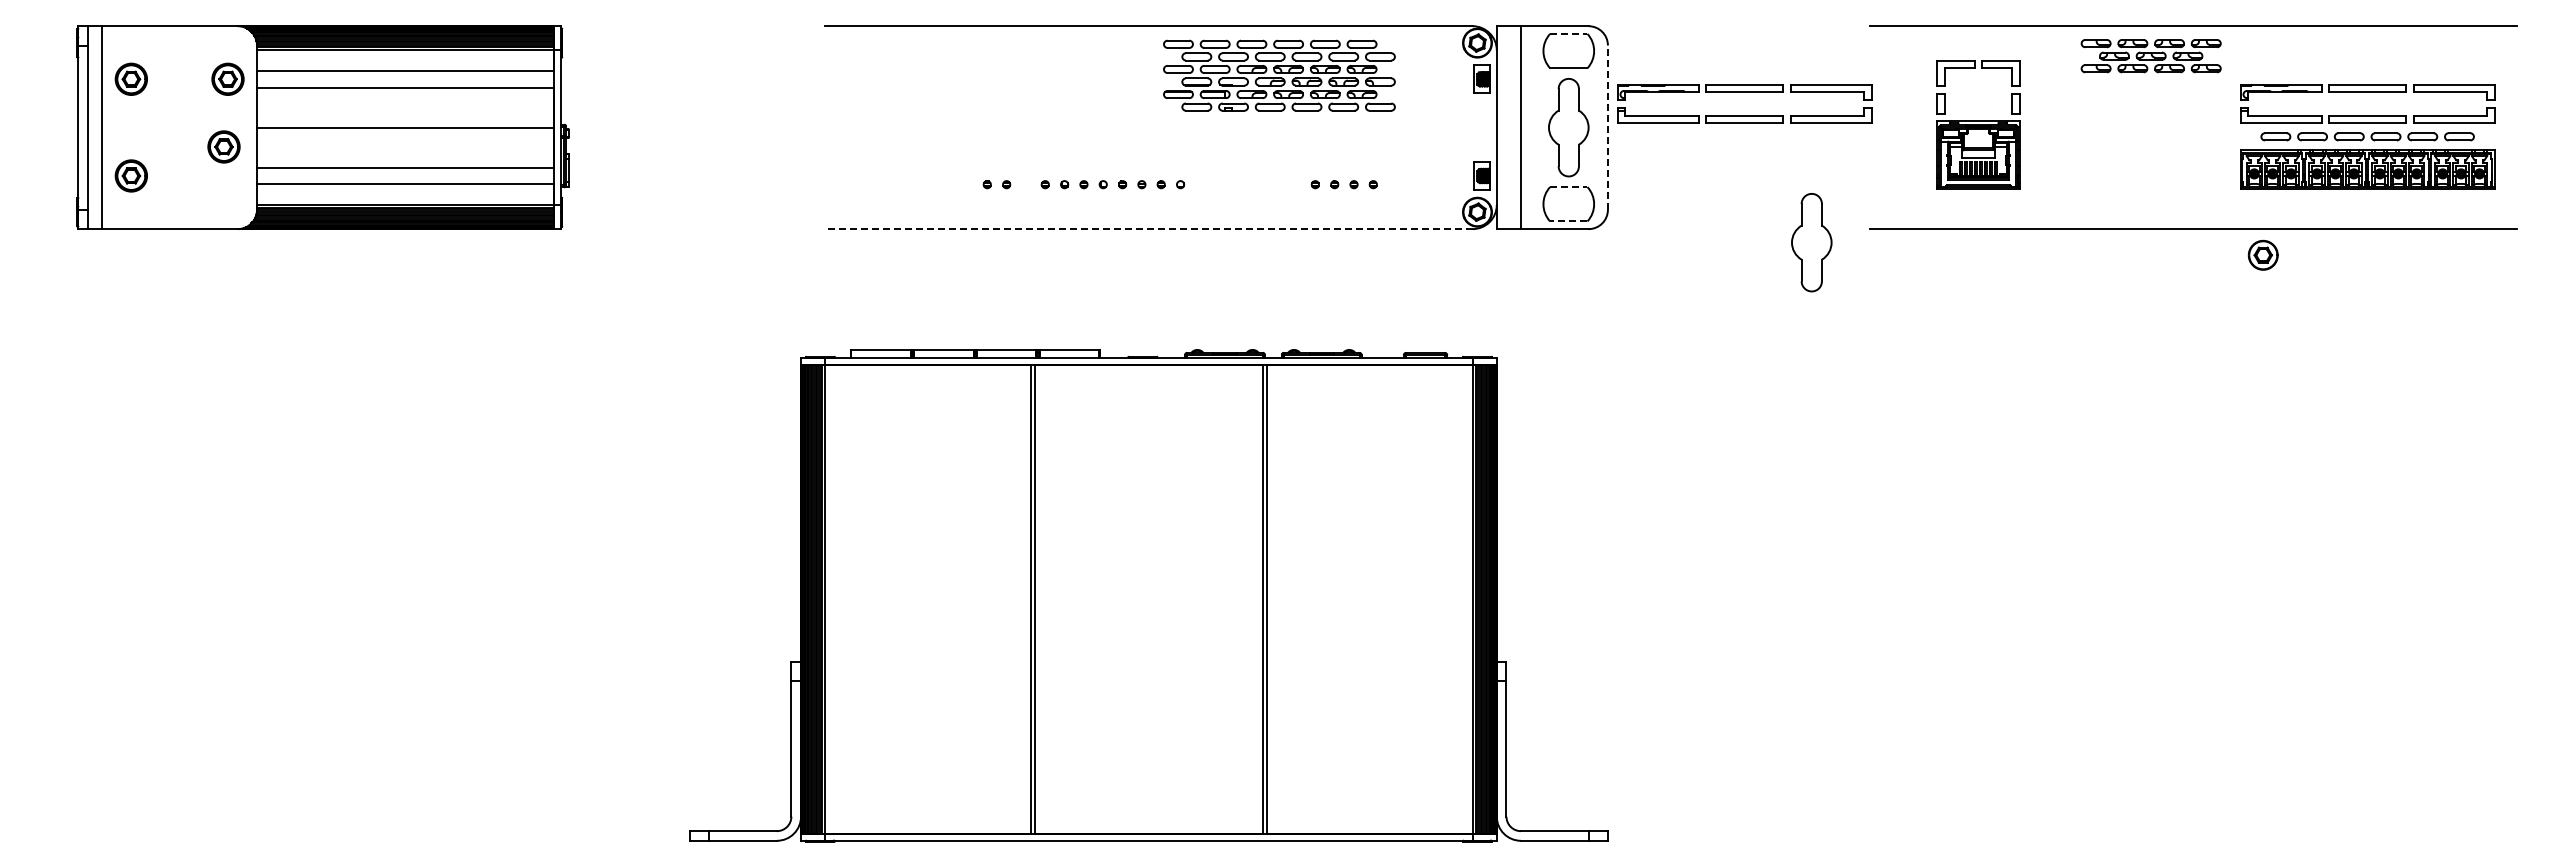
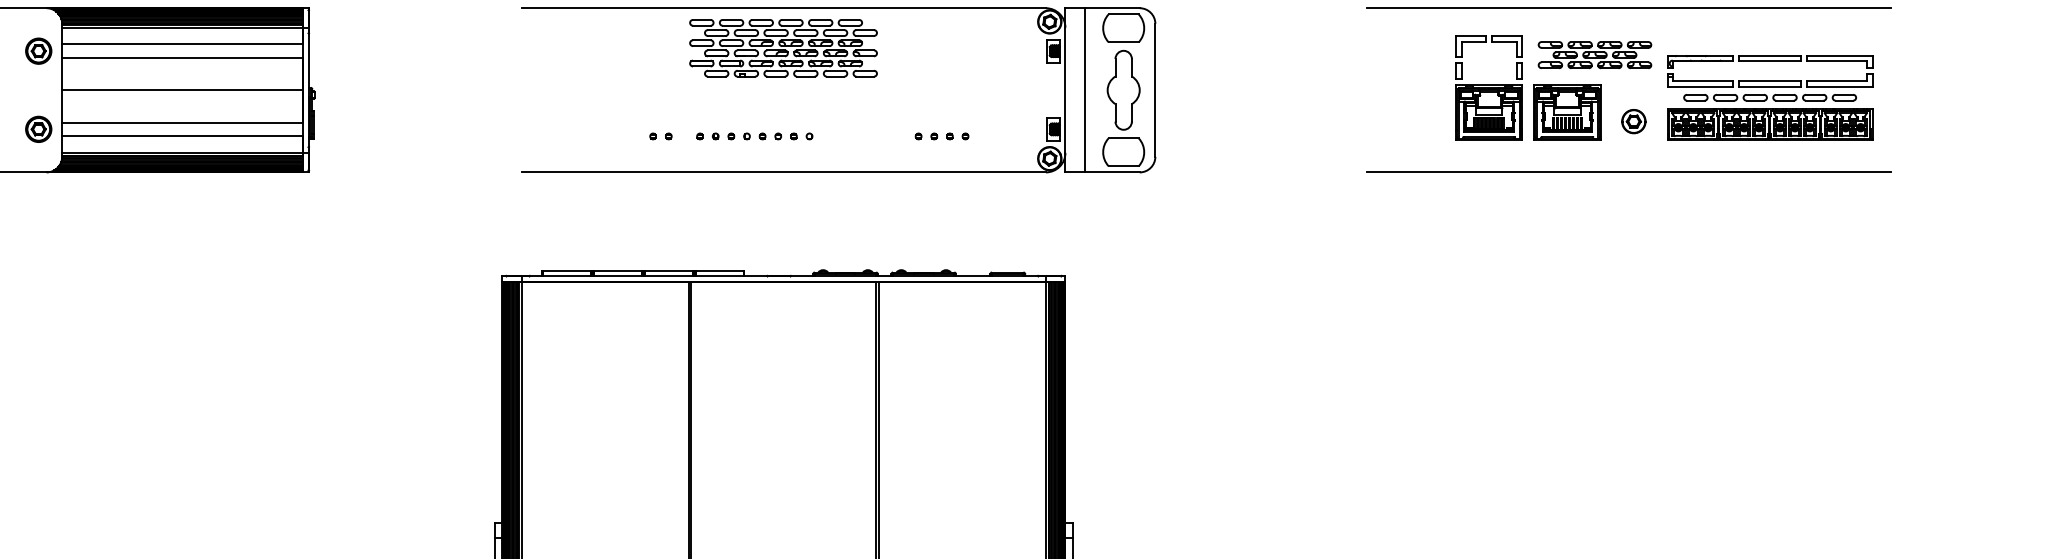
line: (1568, 33) -> (1123, 14), dashed -> solid
part: (2150, 56) -> (1594, 55), moved
part: (1279, 75) -> (783, 48), moved
part: (1744, 92) -> (1265, 61), removed
part: (1978, 124) -> (1489, 87), moved
line: (1607, 127) -> (1155, 90), dashed -> solid
part: (223, 146) -> (38, 129), moved
part: (2116, 154) -> (1566, 112), added
line: (1568, 187) -> (1123, 138), dashed -> solid
line: (1568, 221) -> (1123, 166), dashed -> solid
line: (1148, 229) -> (783, 172), dashed -> solid
part: (1811, 242) -> (1320, 183), removed
part: (2262, 254) -> (1633, 120), moved

